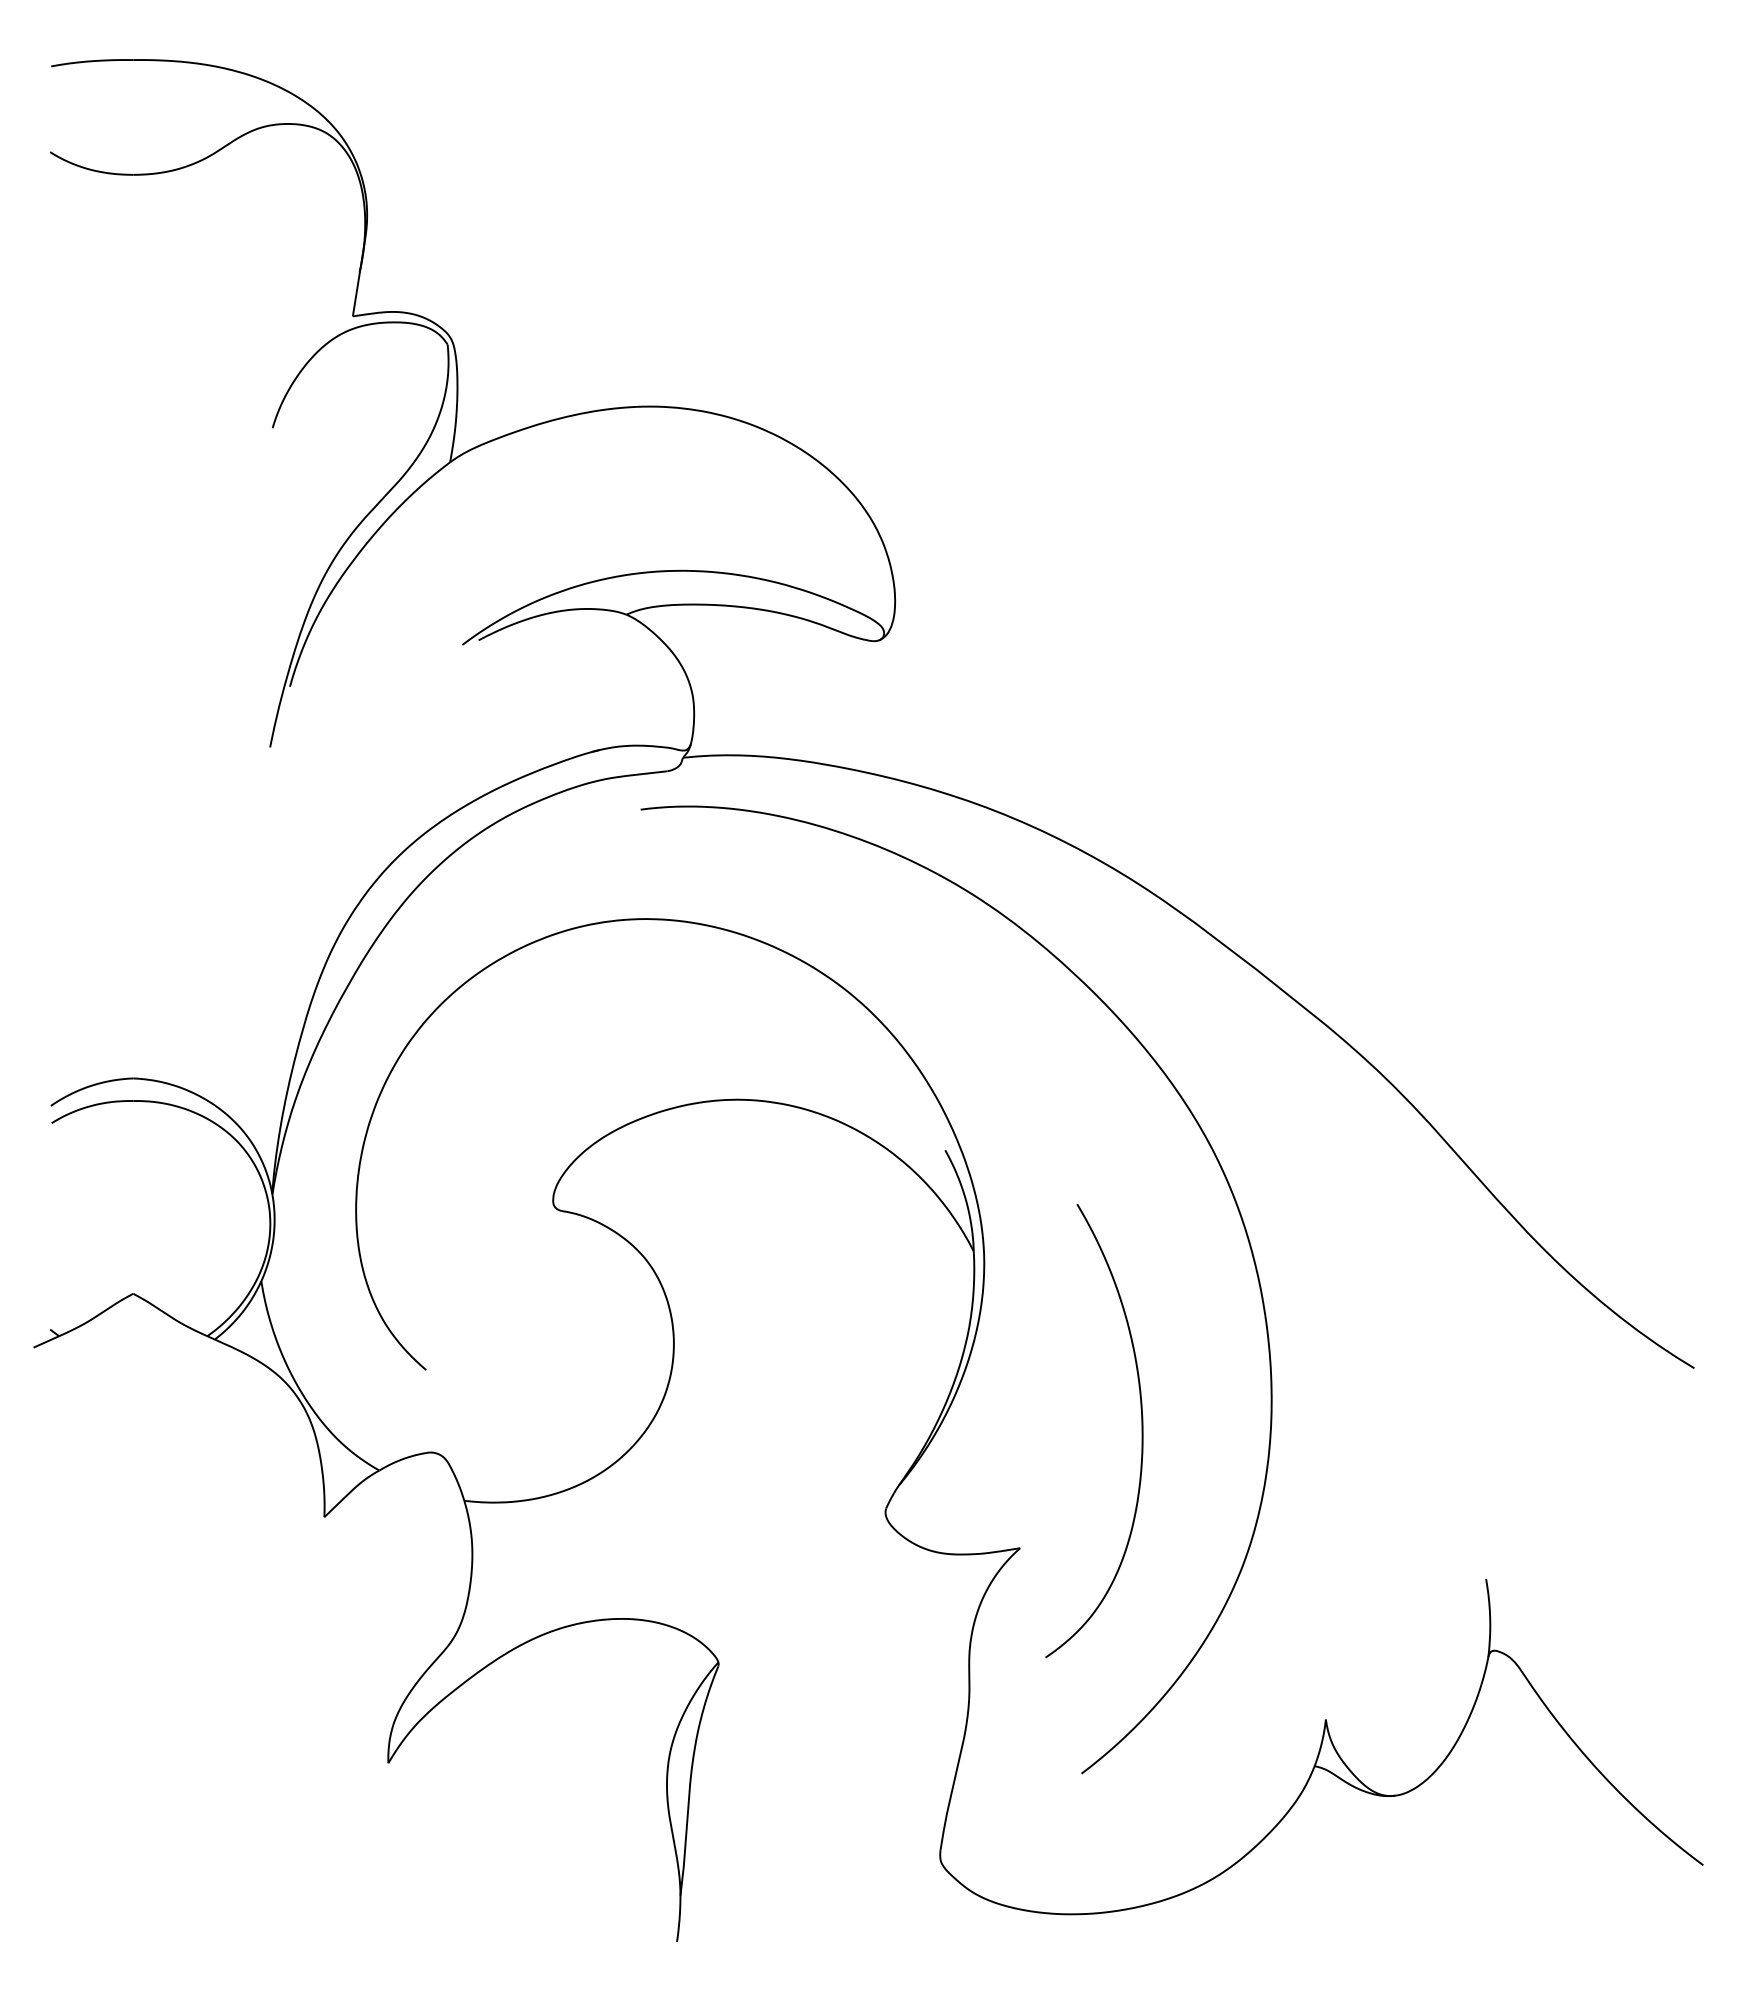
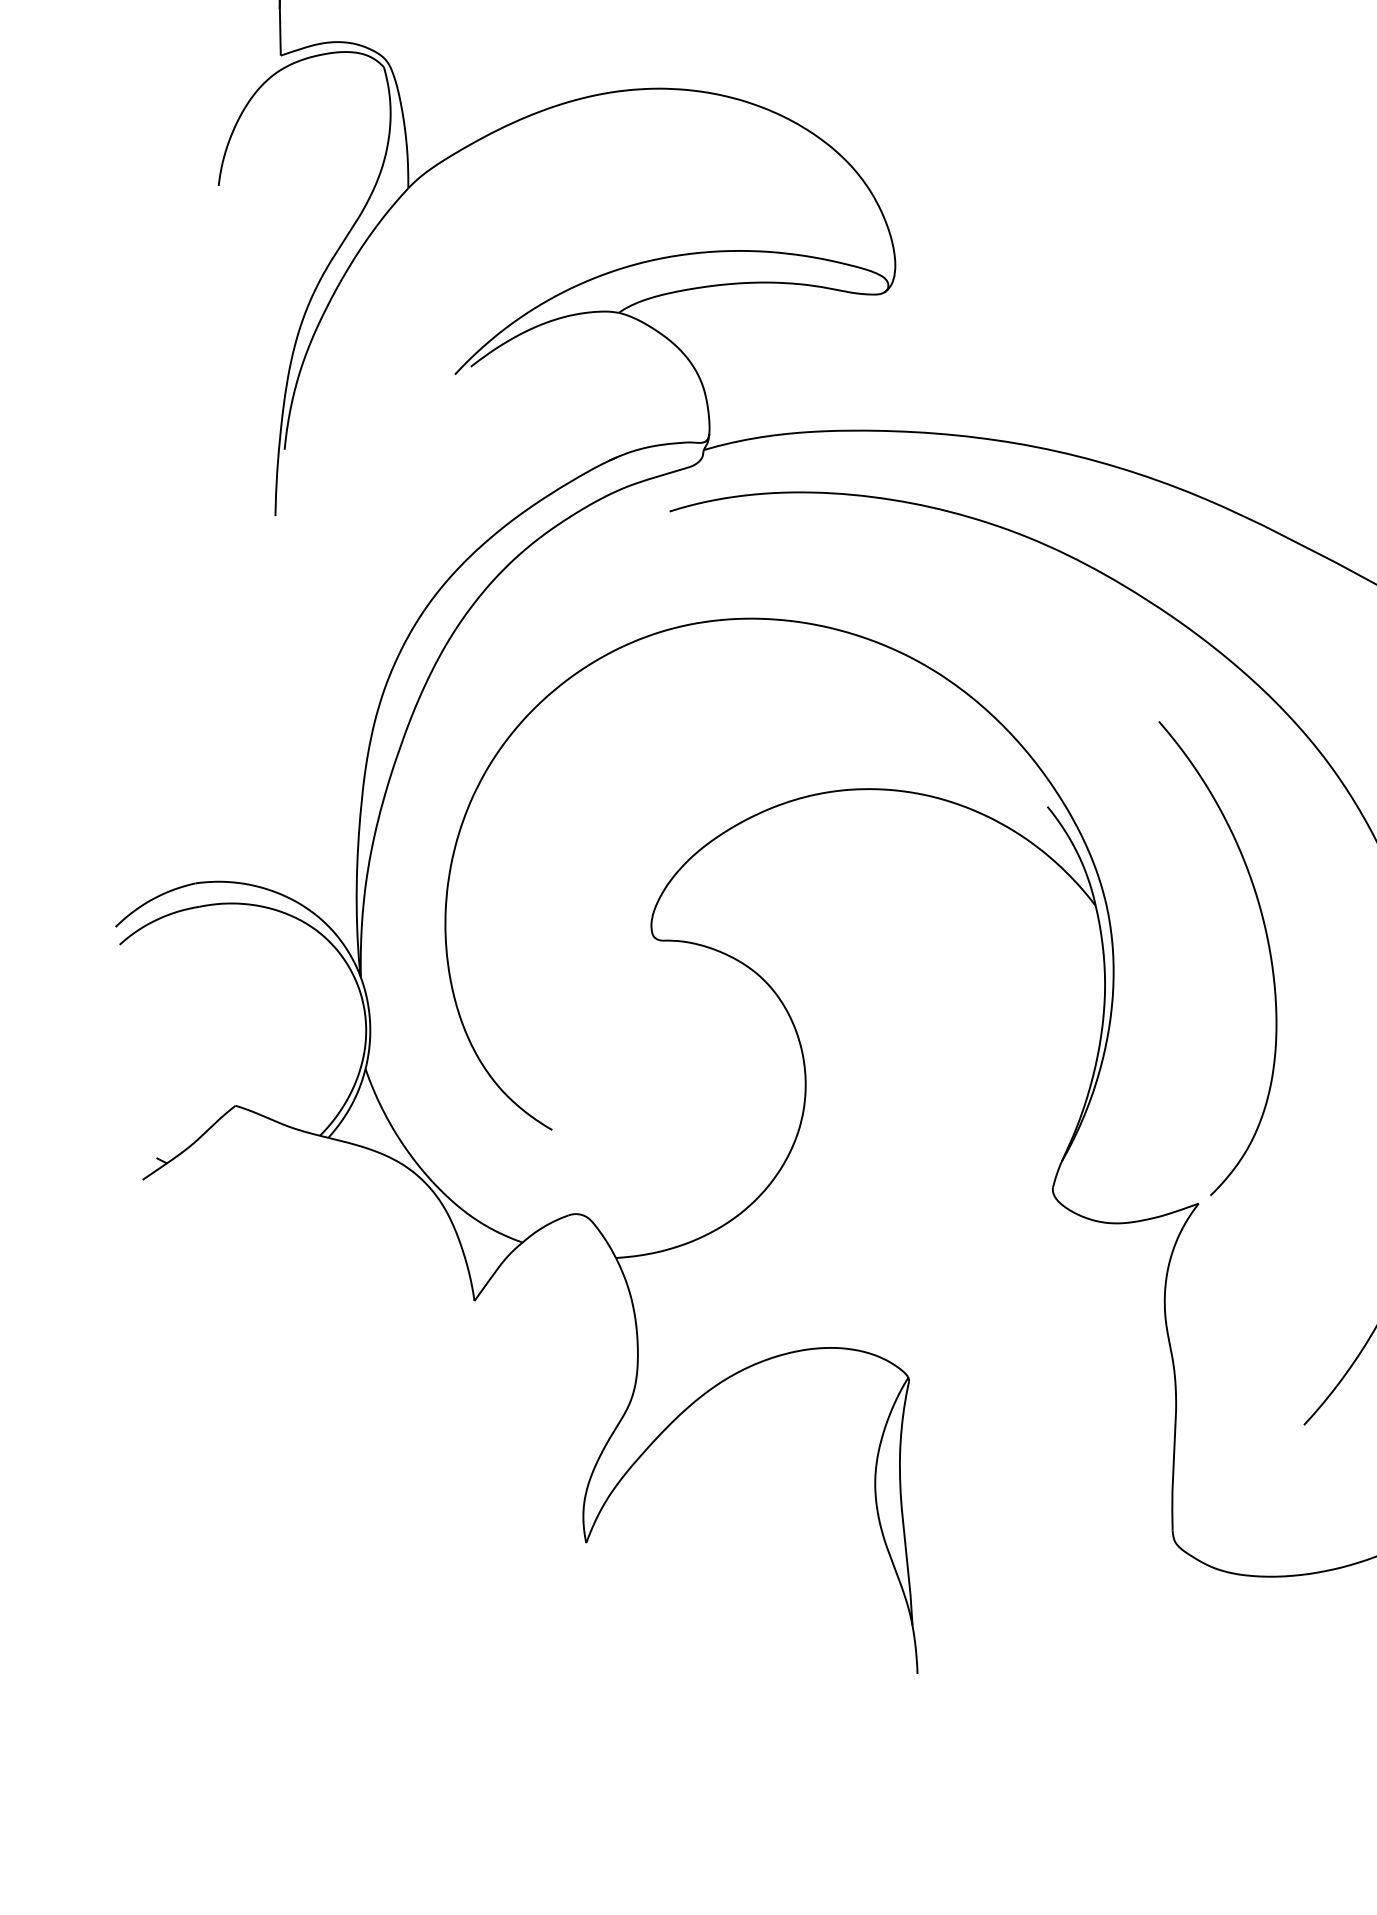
curve: (1141, 1431) -> (1267, 944), moved

